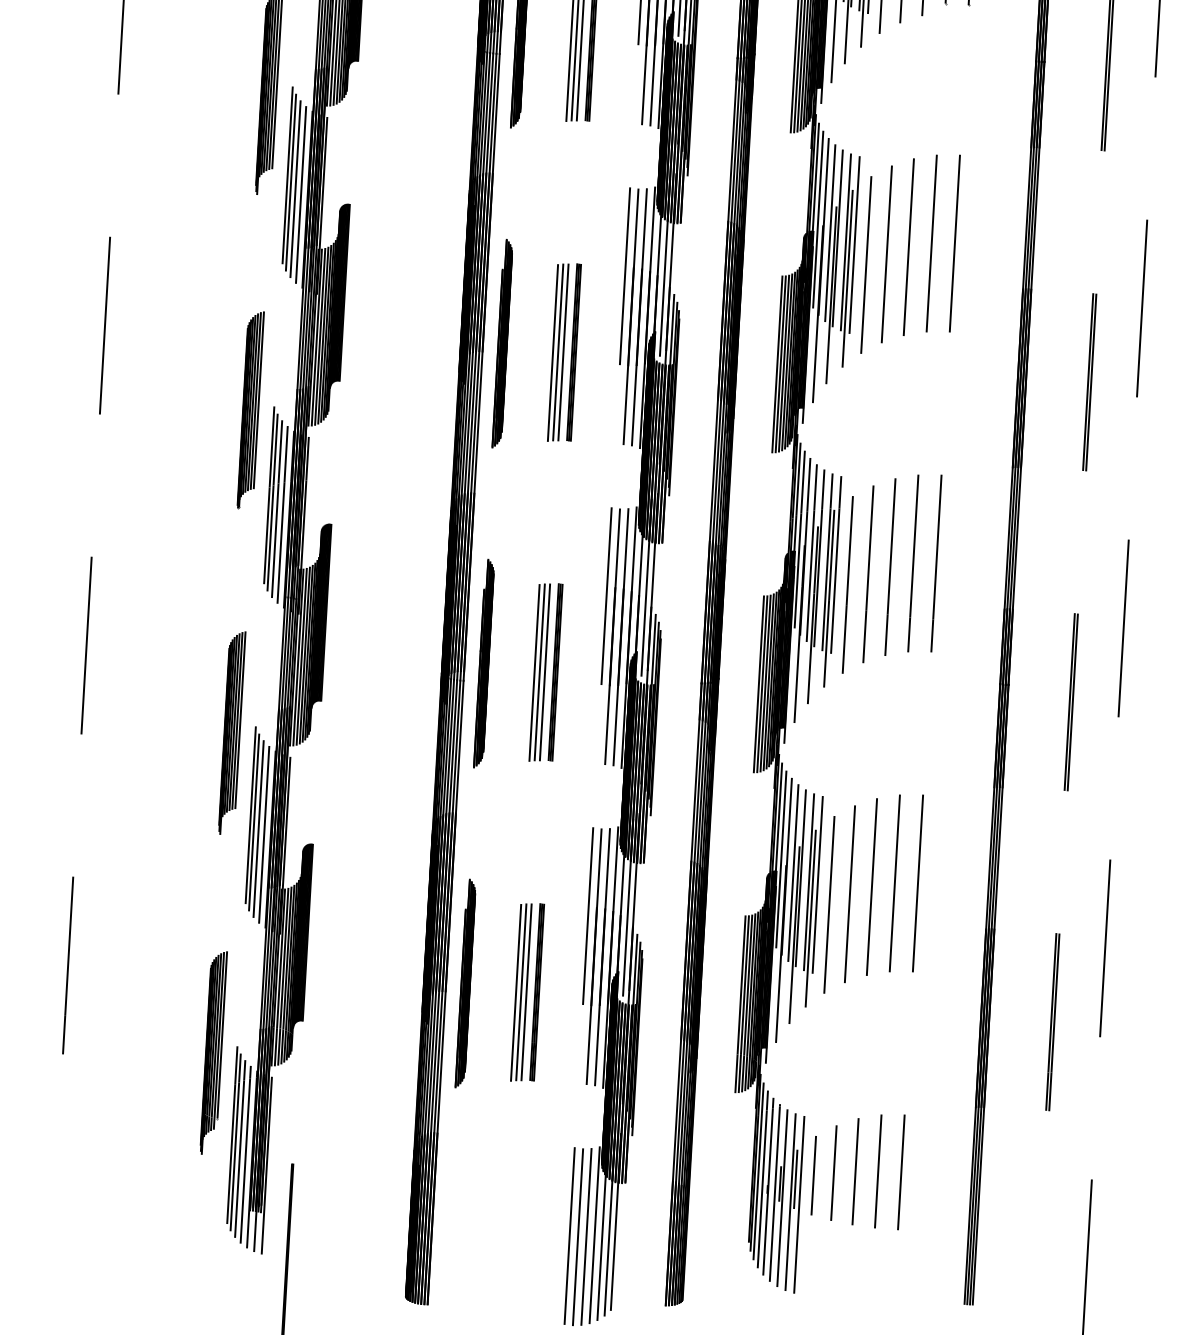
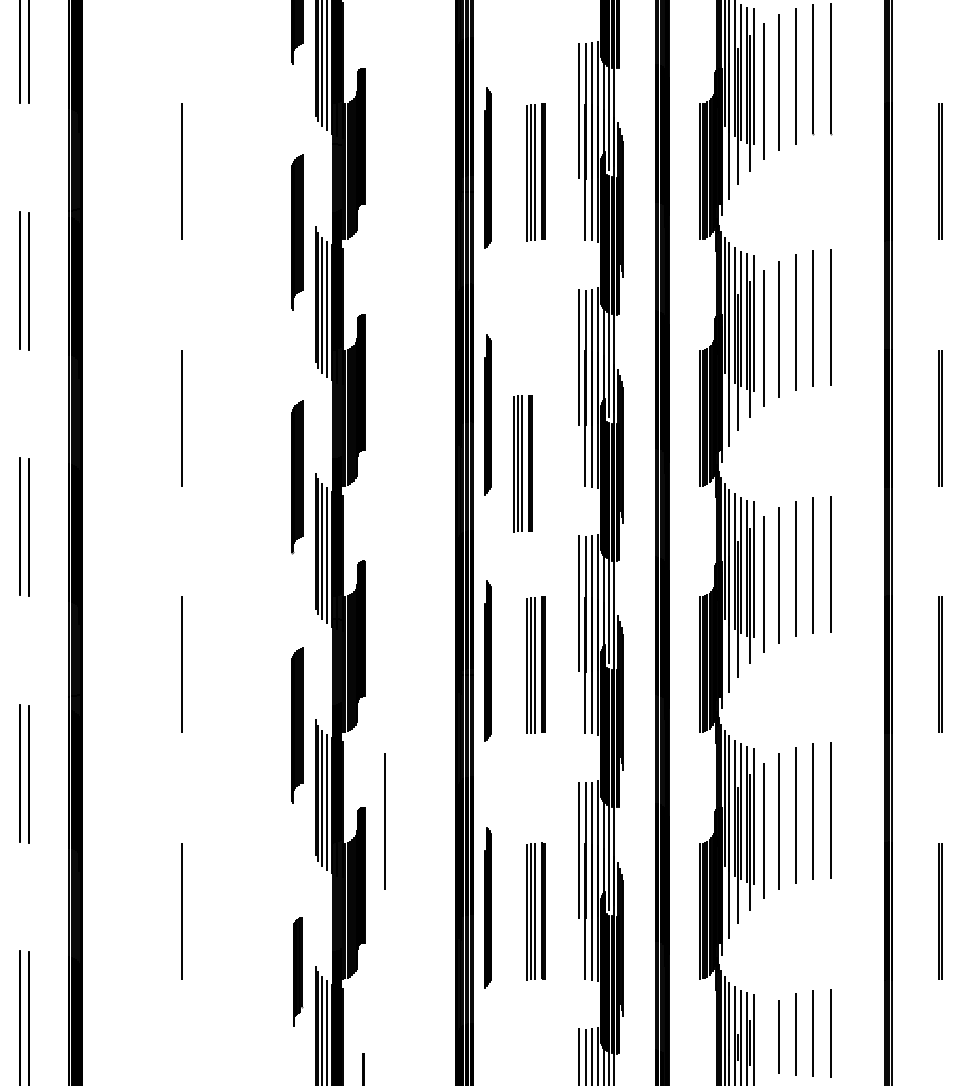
part: (563, 352) -> (522, 463), moved
line: (337, 864) -> (384, 821), added
part: (213, 1052) -> (297, 971), size x0.7
line: (813, 1175) -> (763, 1039), removed

